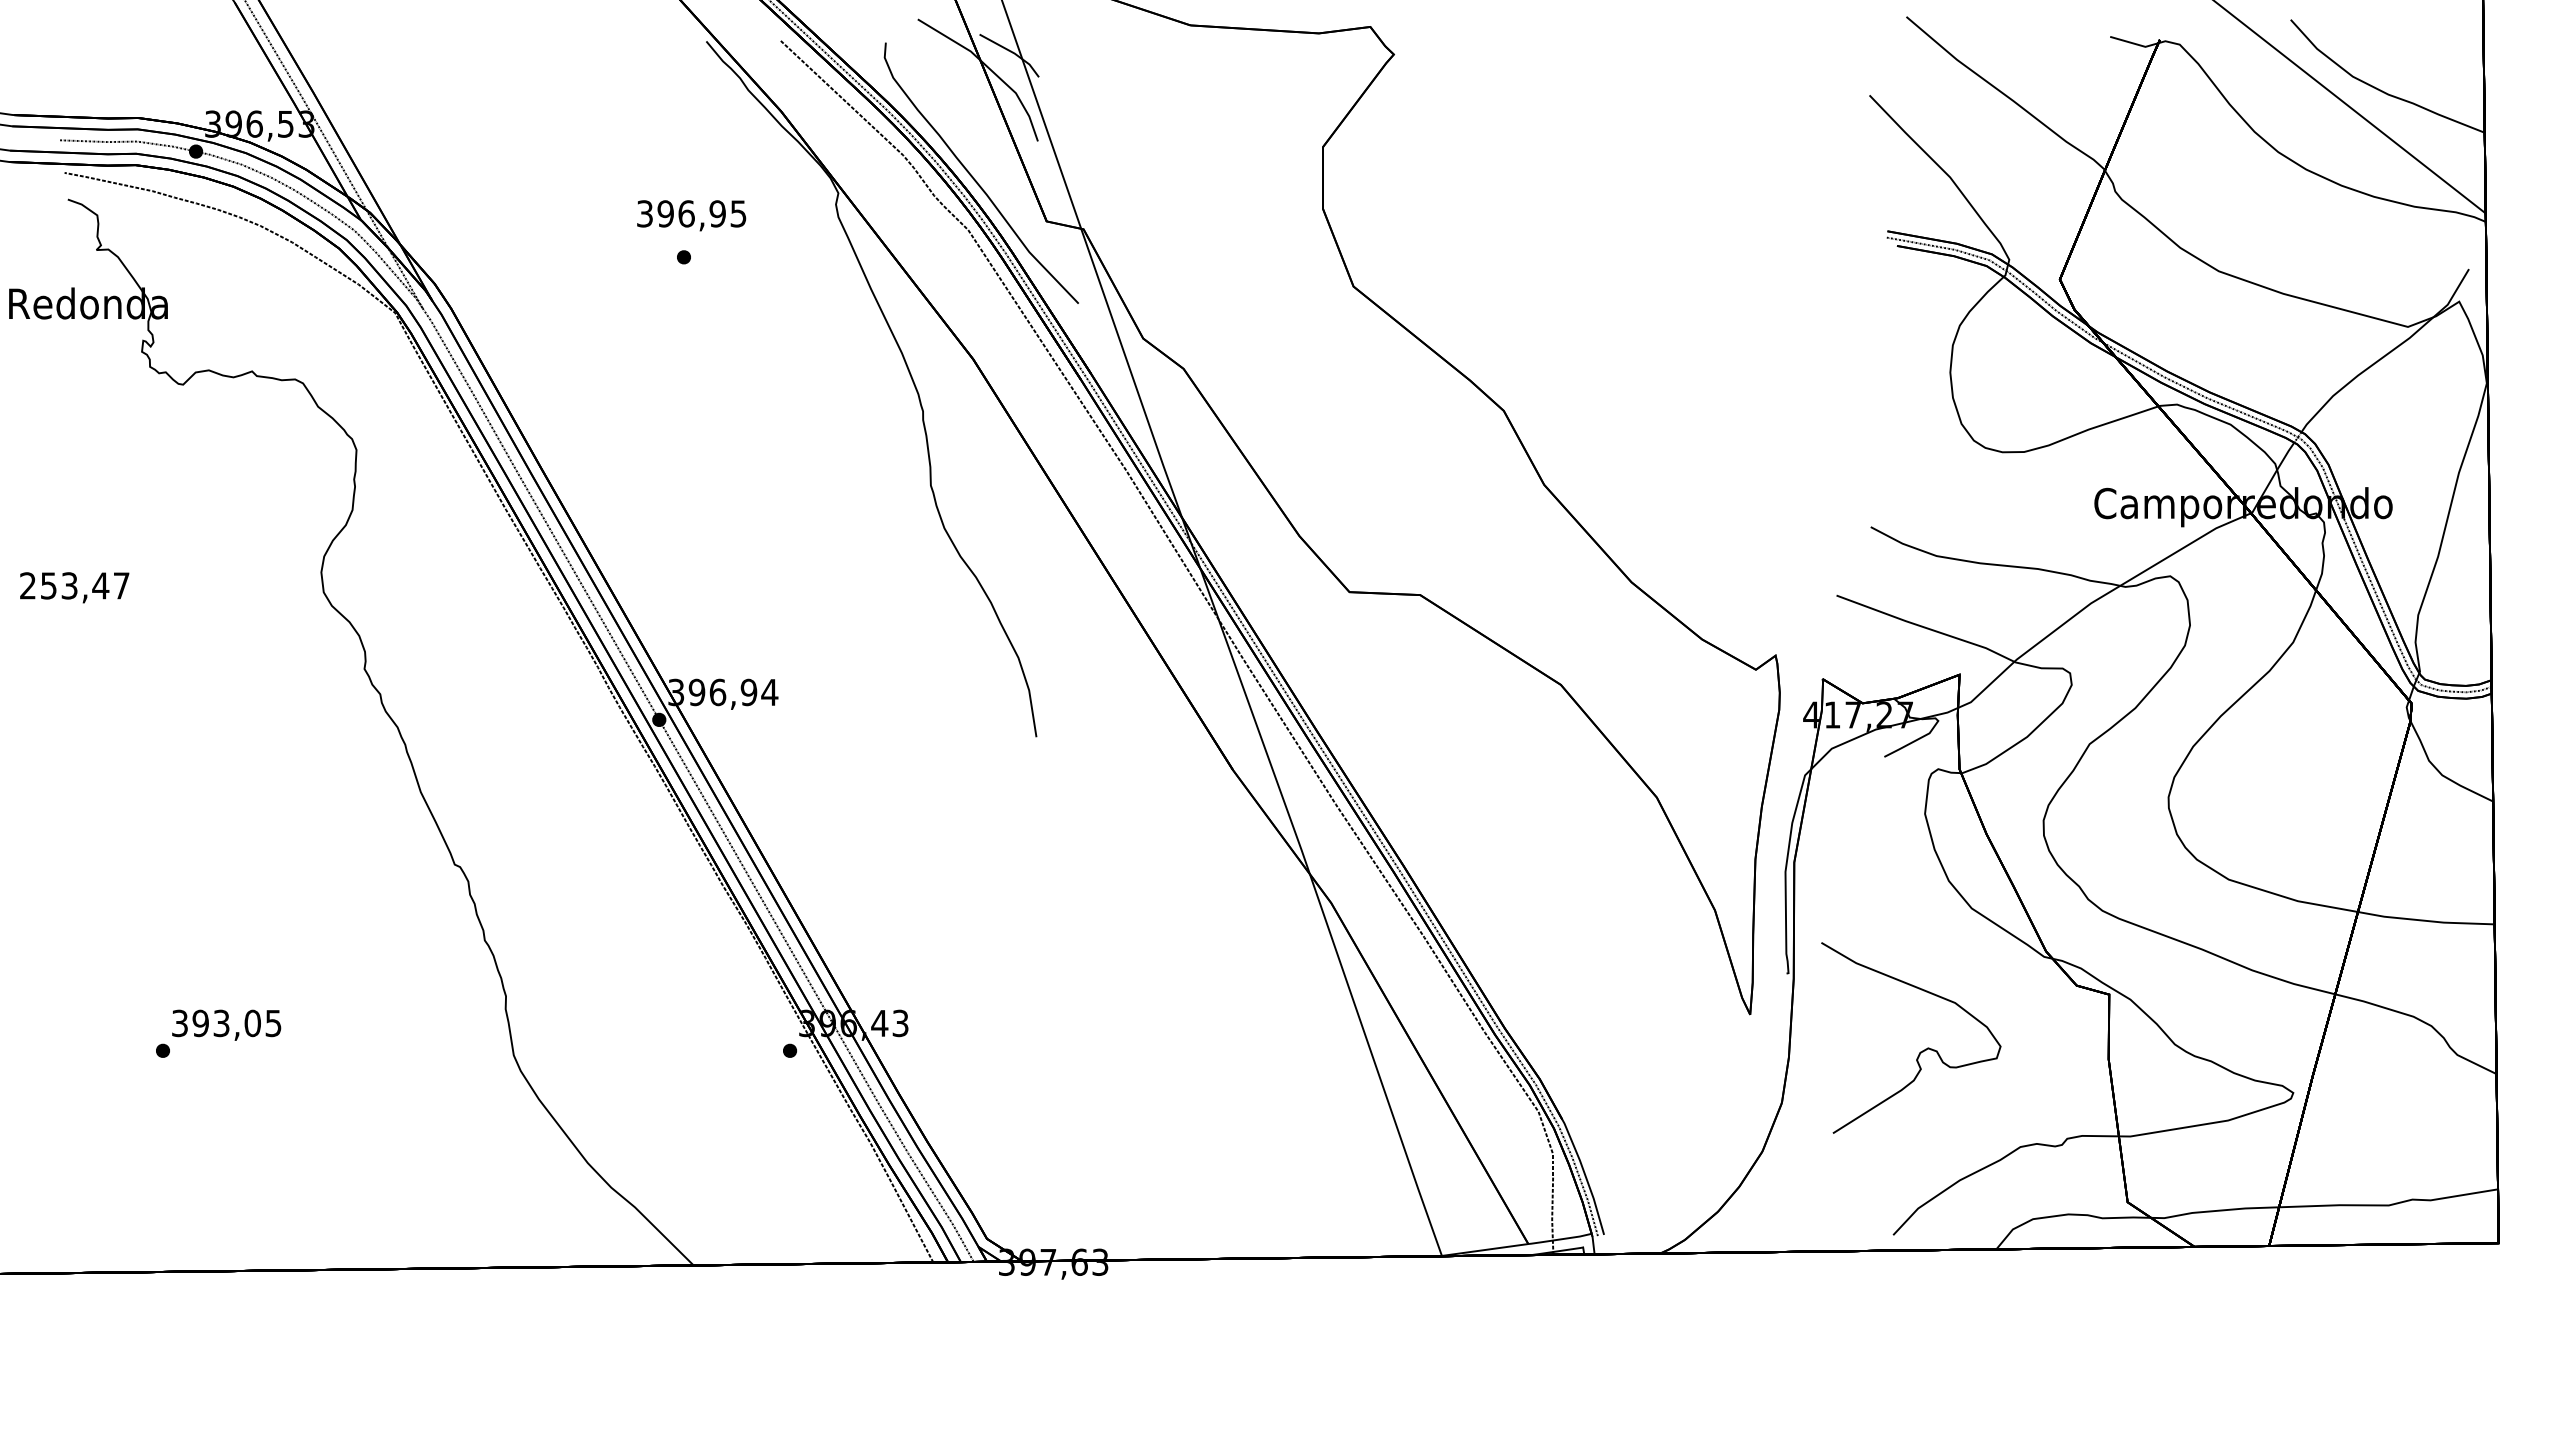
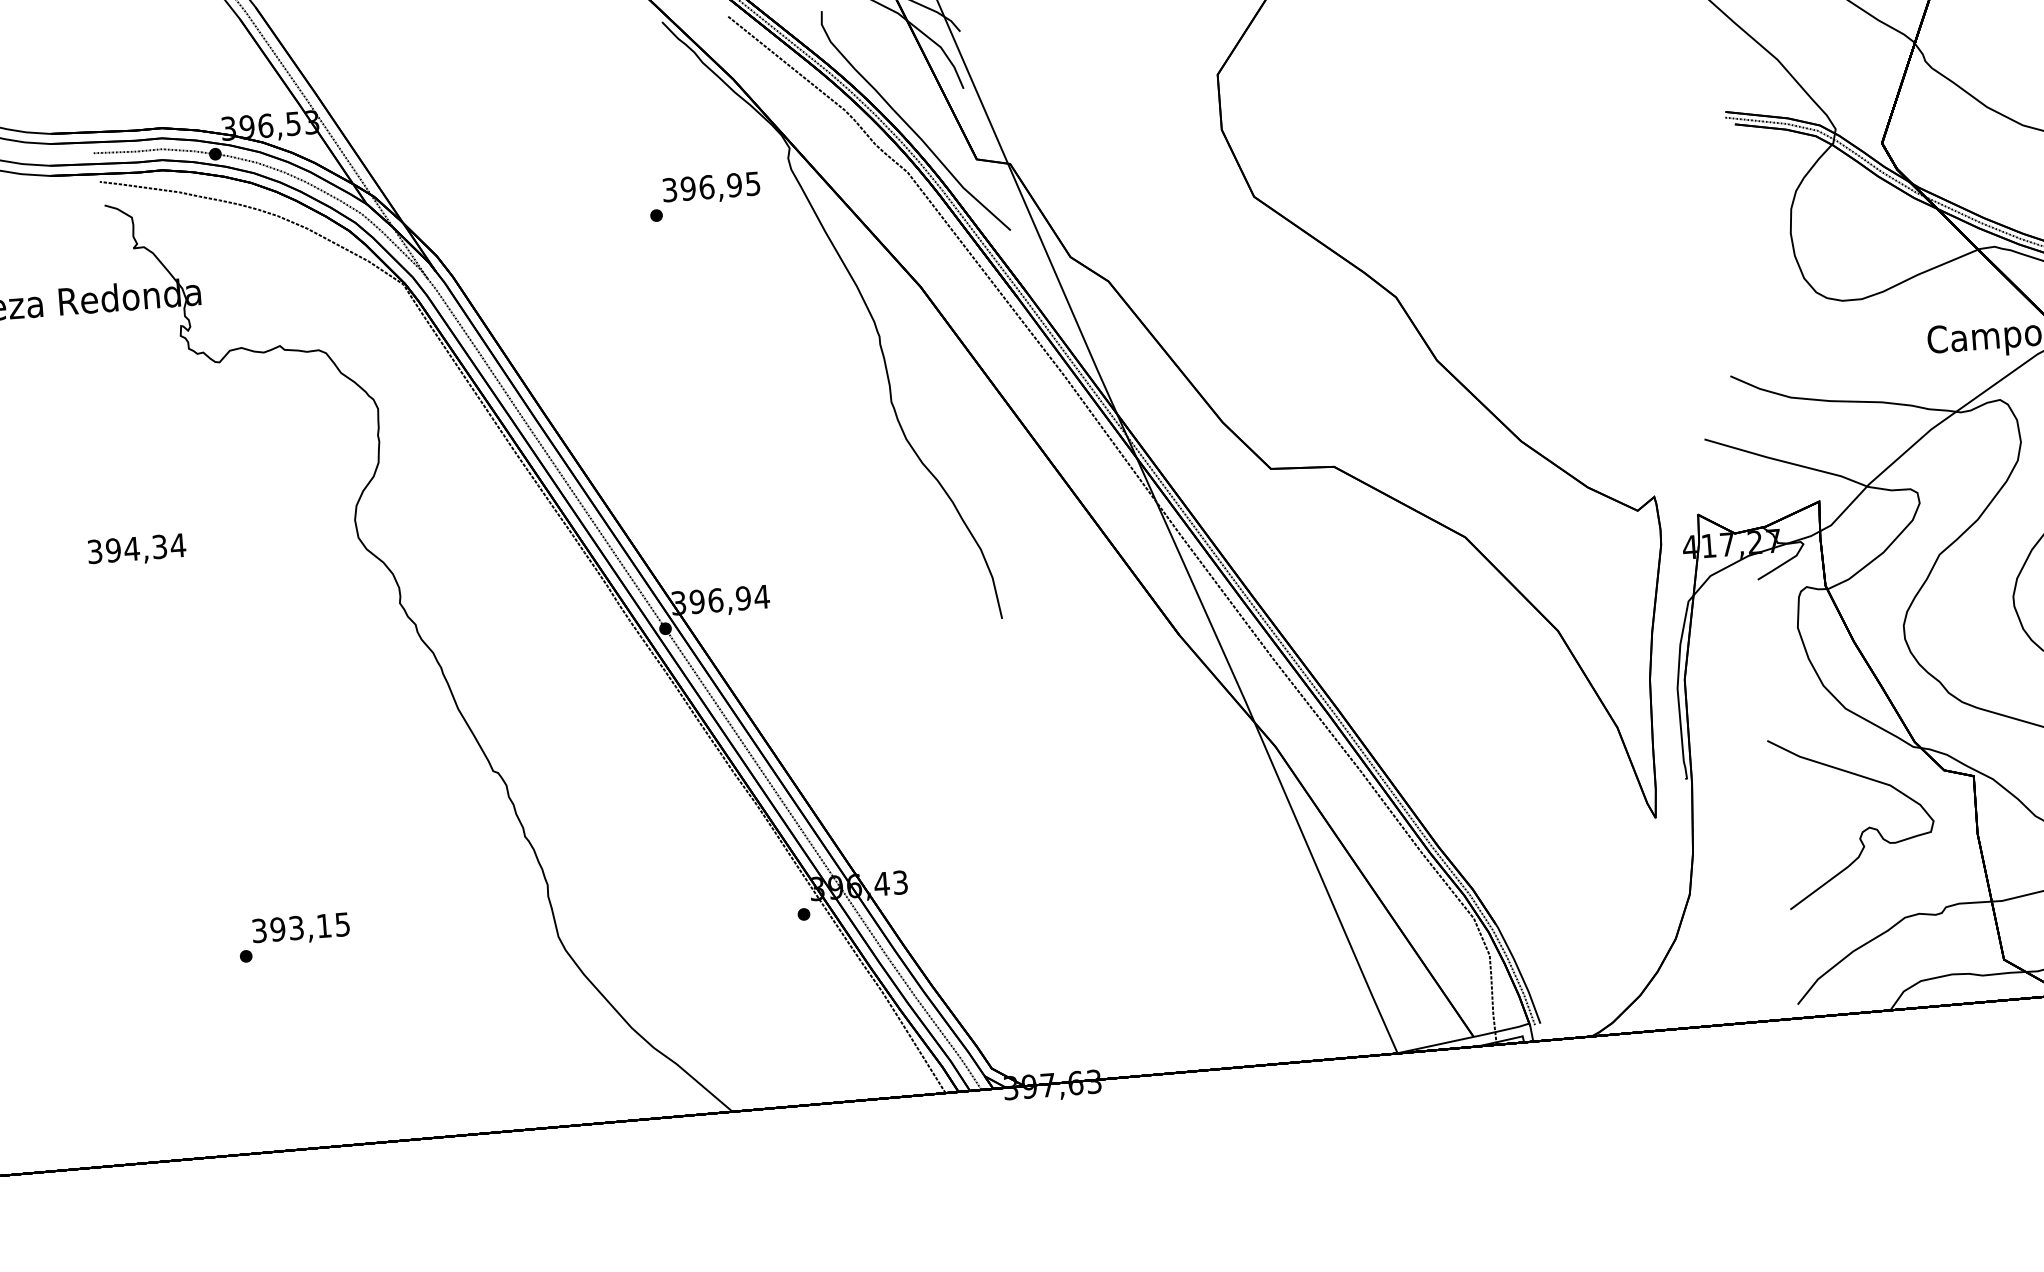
text: (691, 215) -> (711, 188), moved
text: (75, 585) -> (137, 548), 253,47 -> 394,34
text: (252, 1023) -> (323, 926), 393,05 -> 393,15
curve: (1920, 1051) -> (1862, 830), moved

